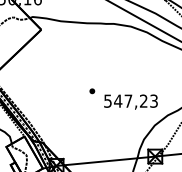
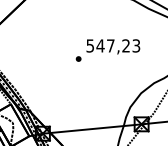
text: (130, 101) -> (112, 46), moved

